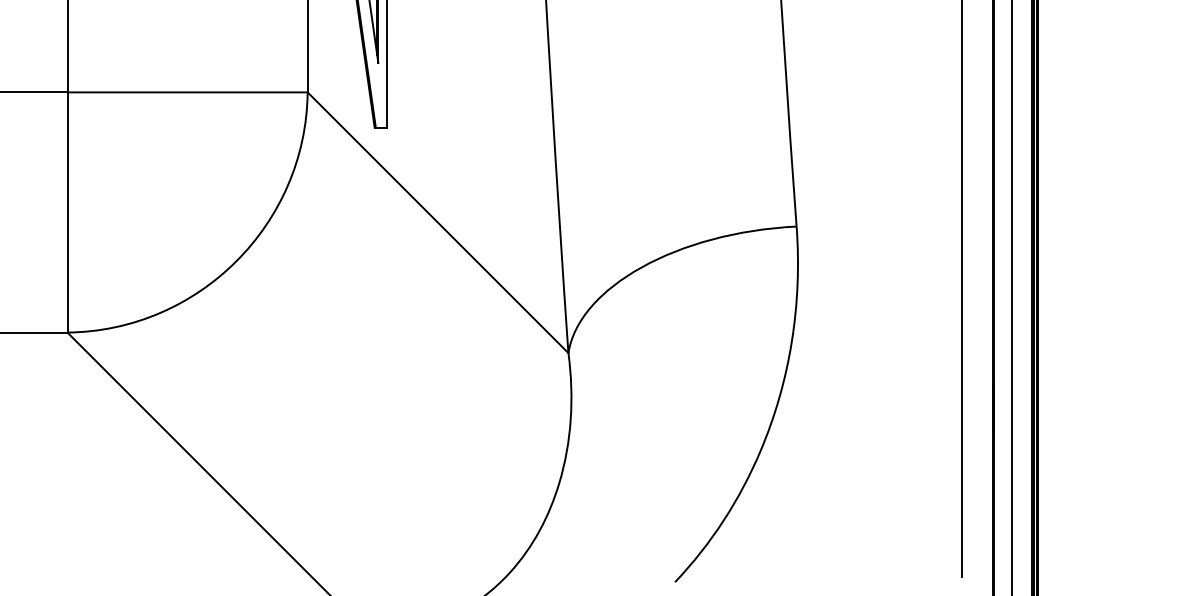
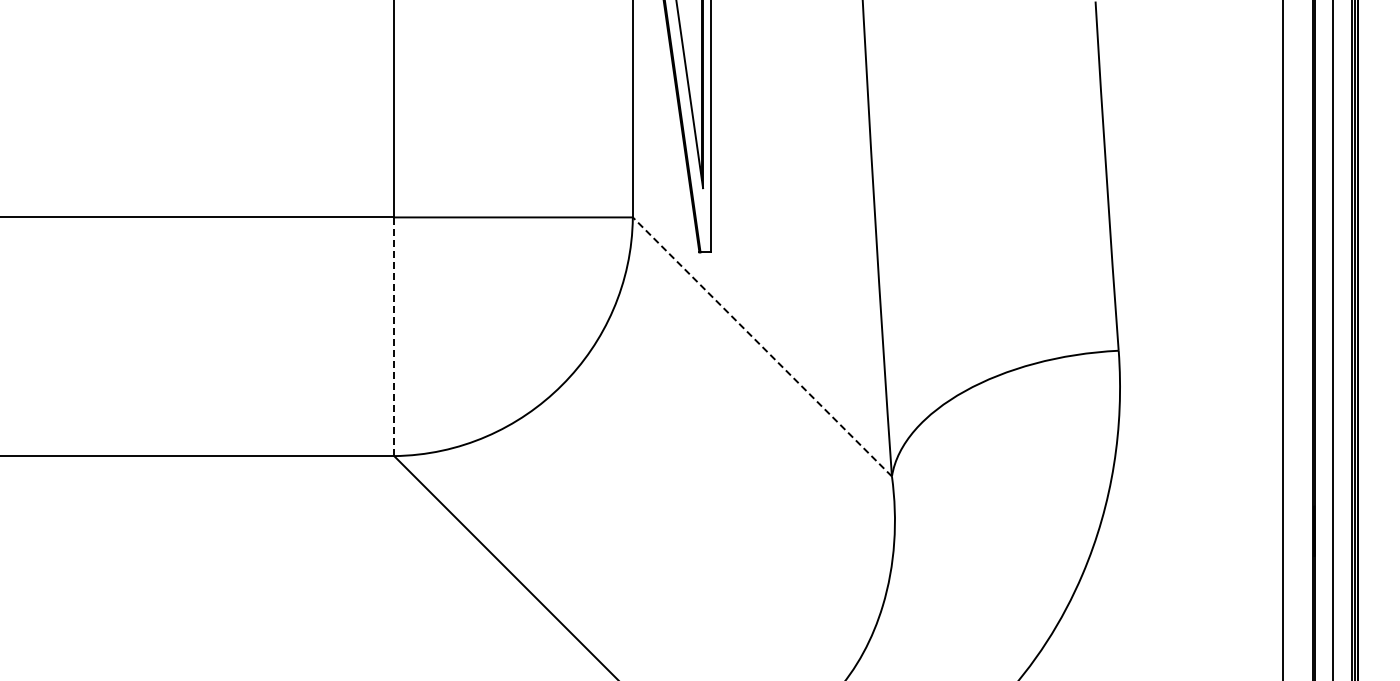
line: (67, 212) -> (394, 336), solid -> dashed
line: (438, 222) -> (762, 346), solid -> dashed

